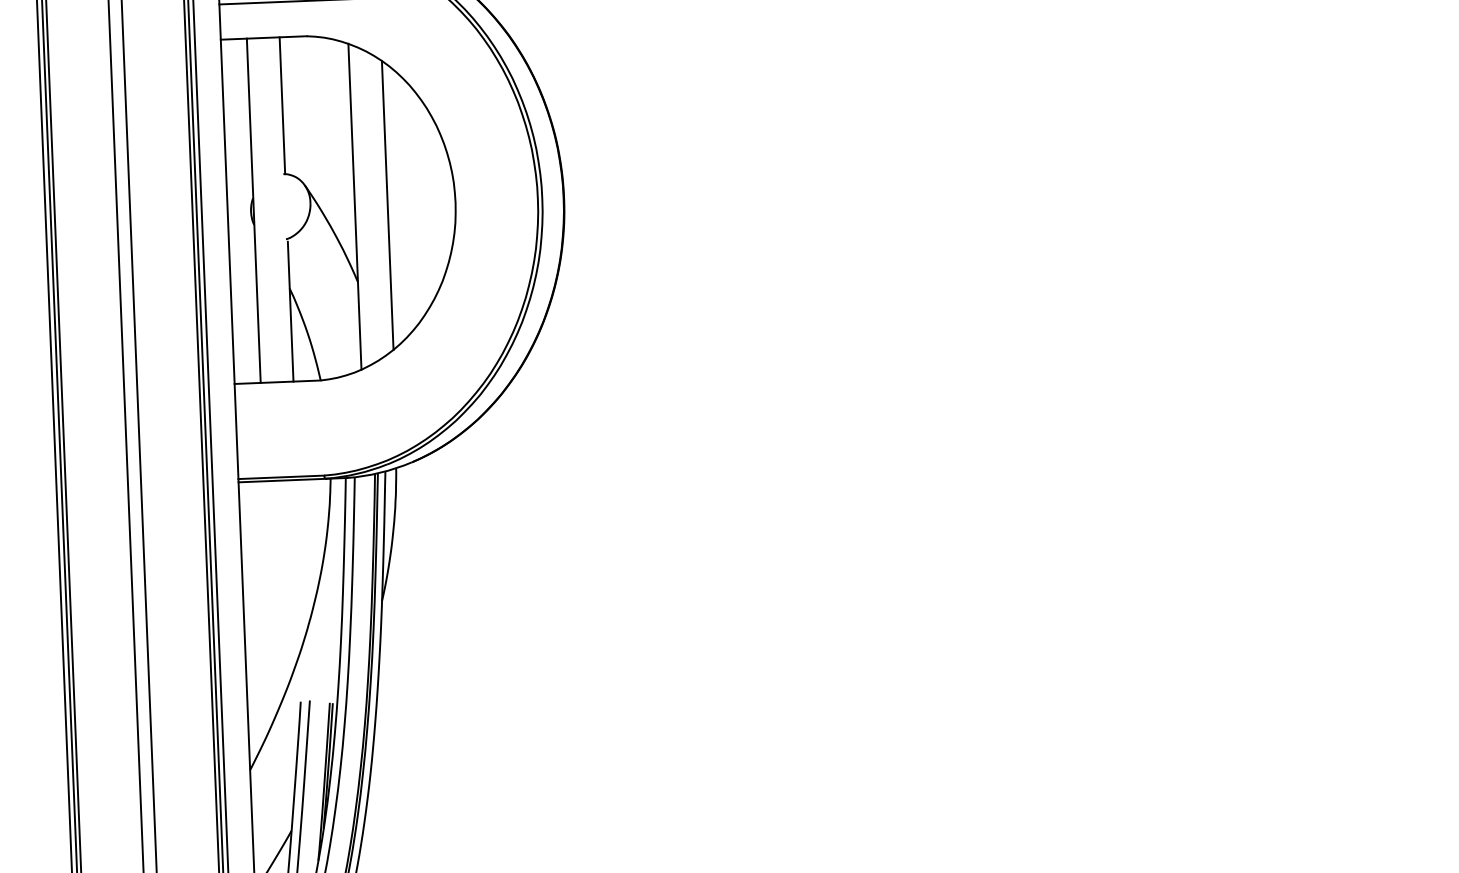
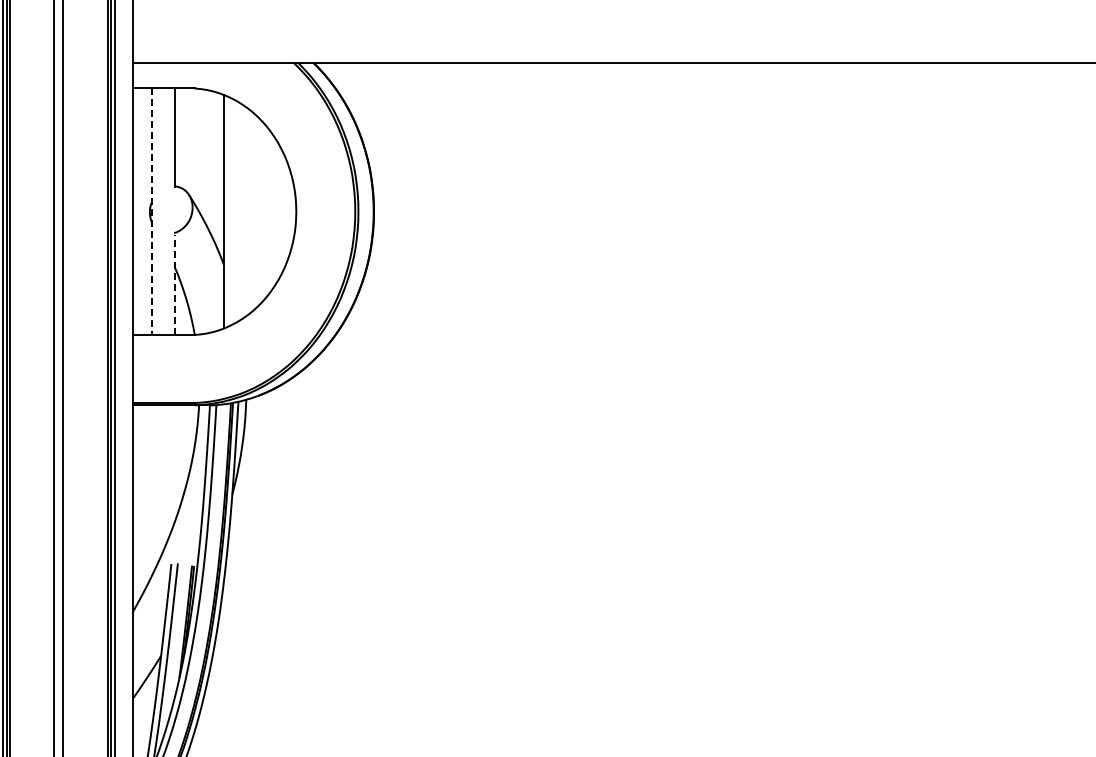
line: (387, 205) -> (247, 211), removed
line: (253, 211) -> (151, 212), solid -> dashed
line: (290, 311) -> (175, 284), solid -> dashed

